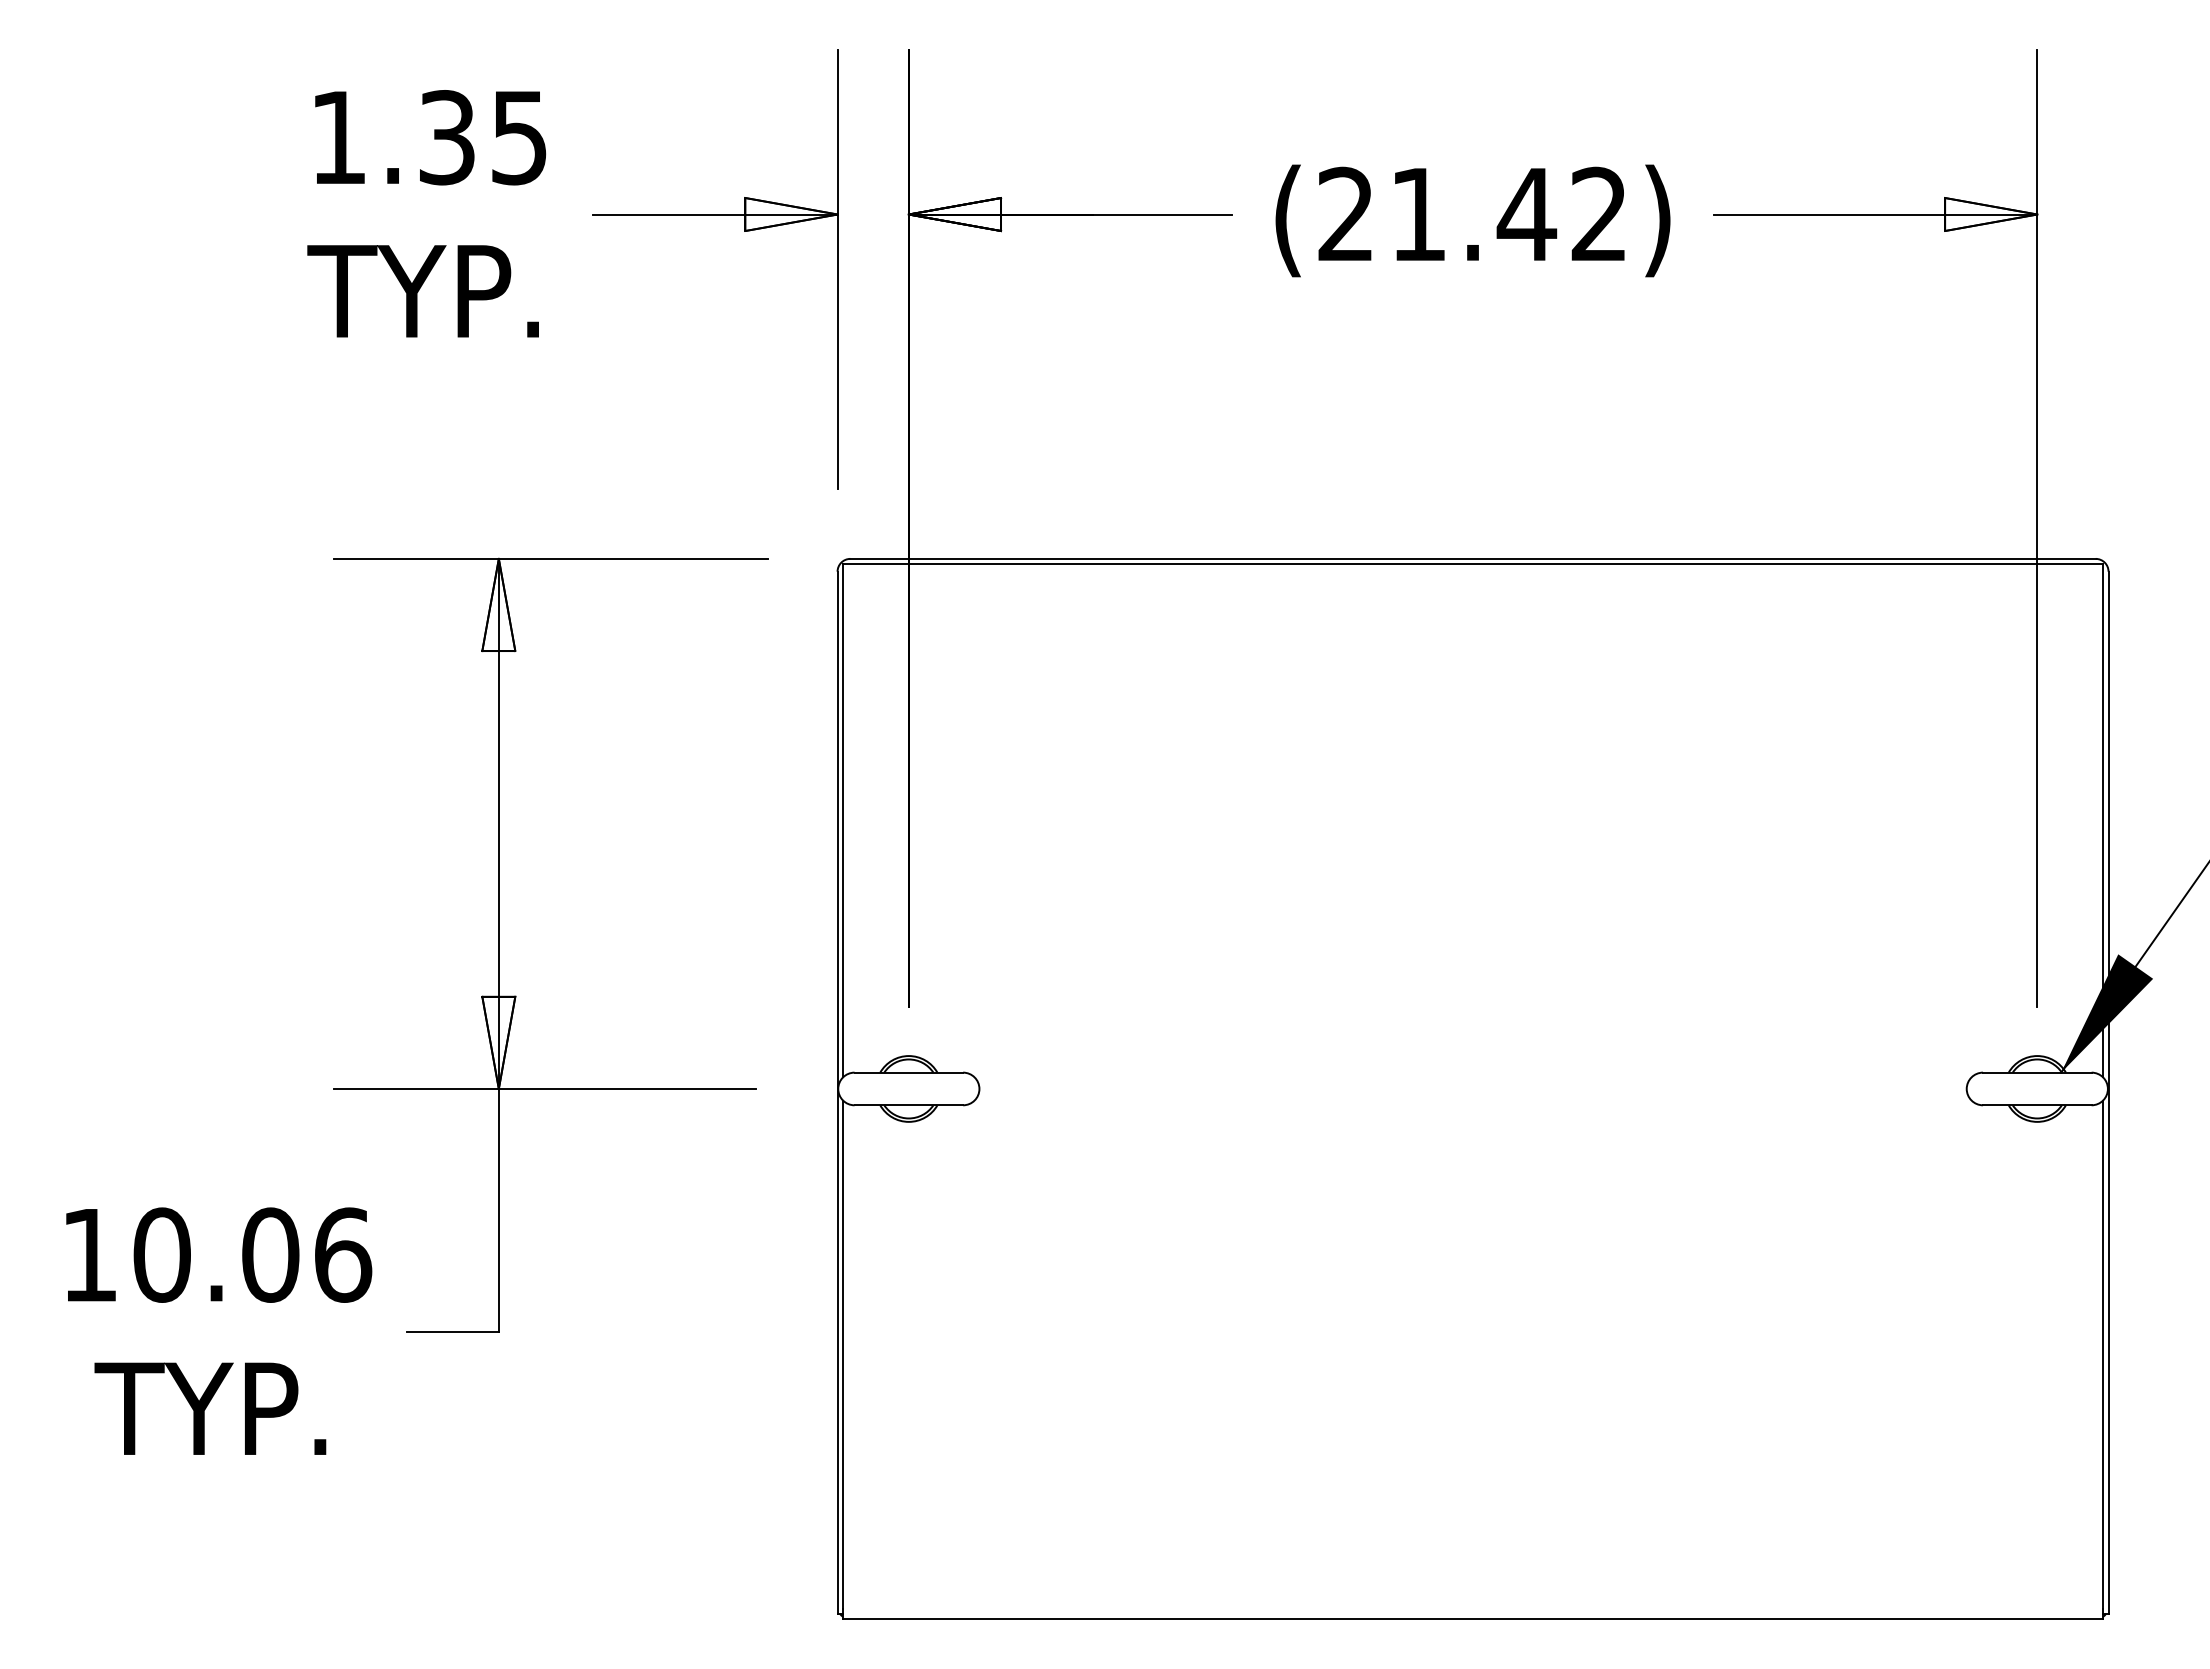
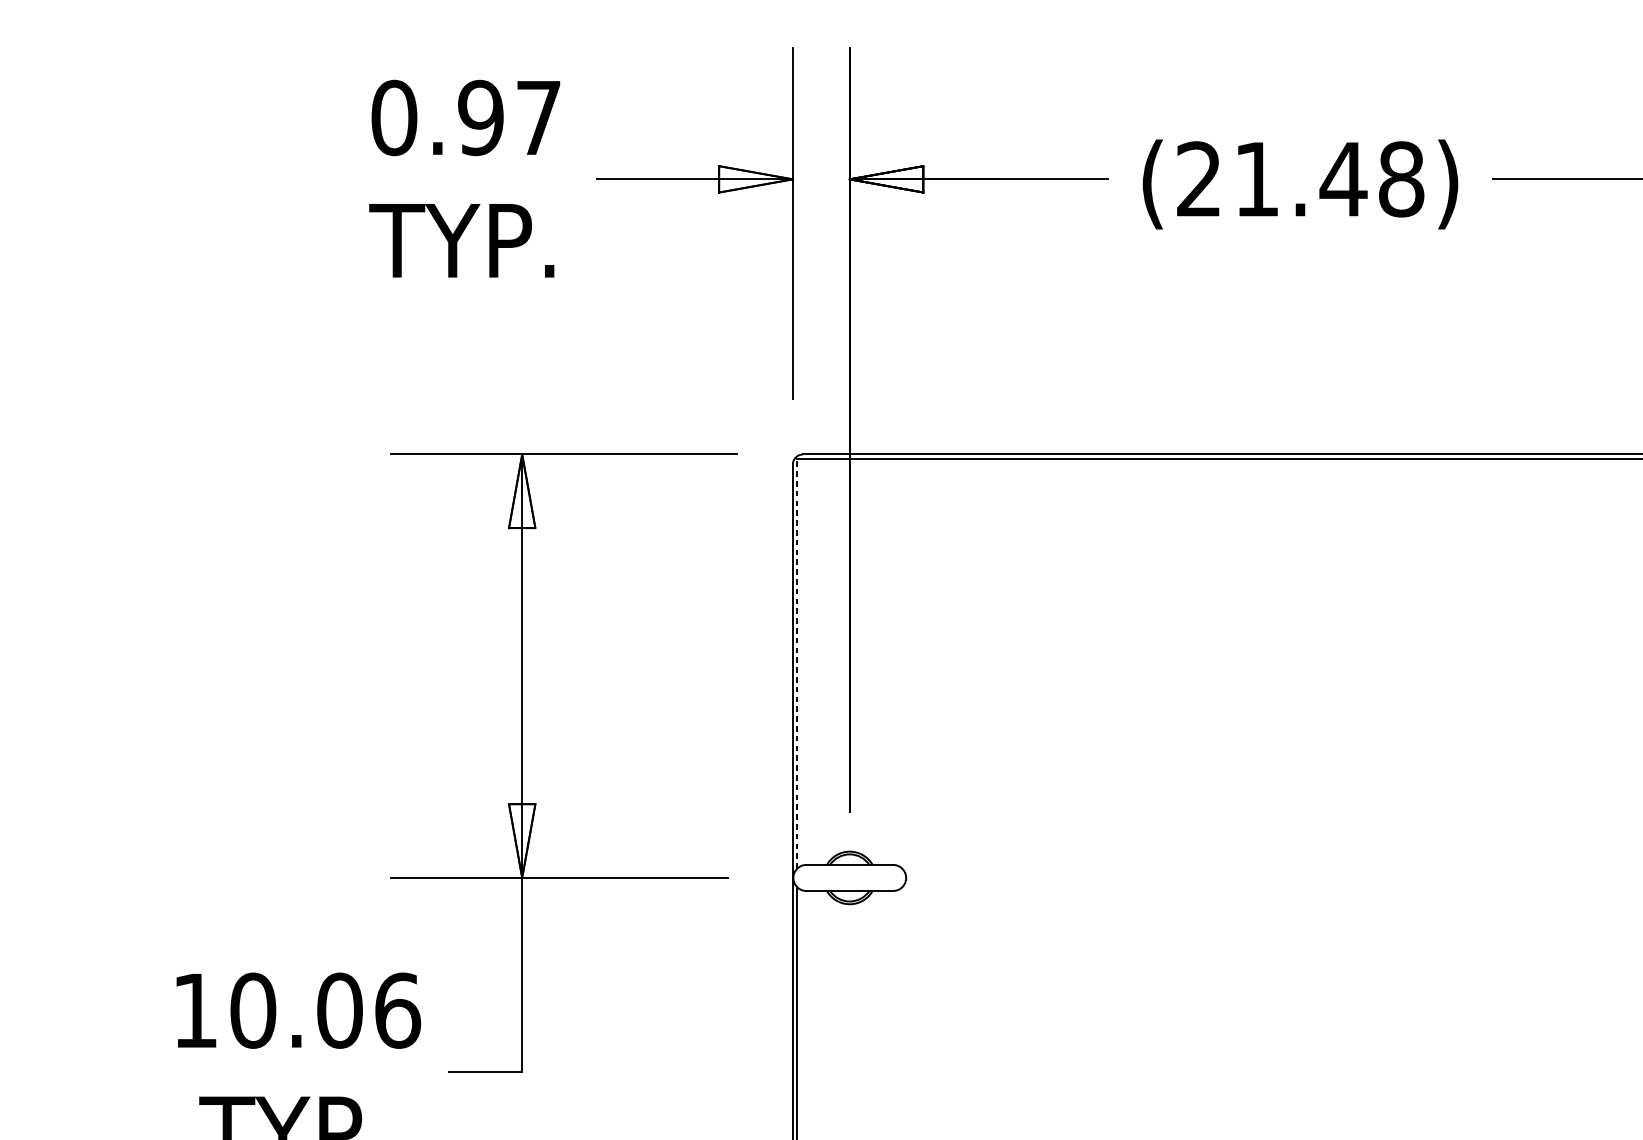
text: (428, 137) -> (466, 117), 1.35 -> 0.97
text: (1599, 214) -> (1401, 179), (21.42) -> (21.48)
line: (843, 820) -> (797, 663), solid -> dashed

